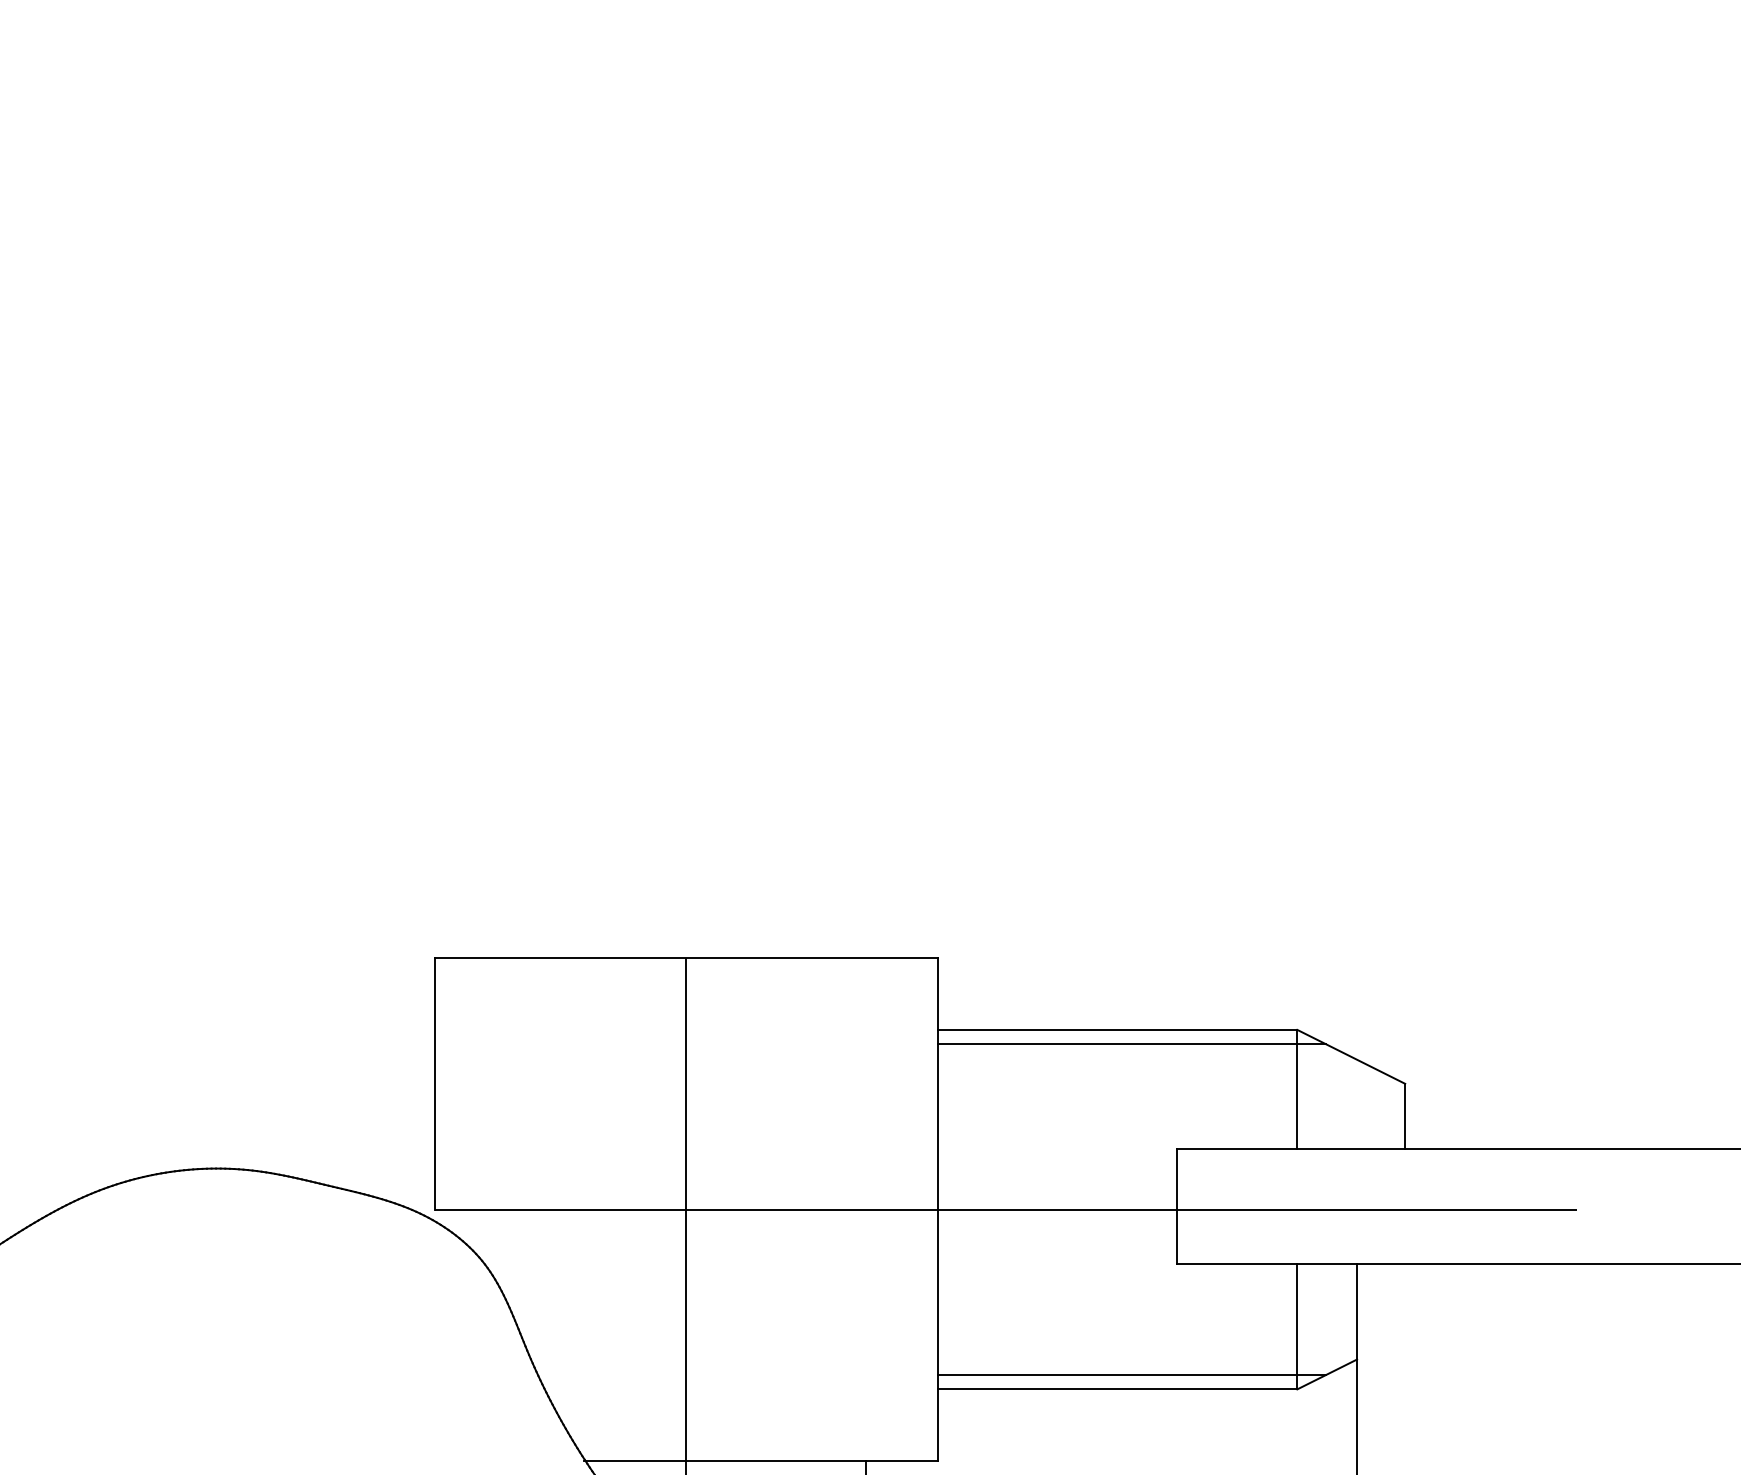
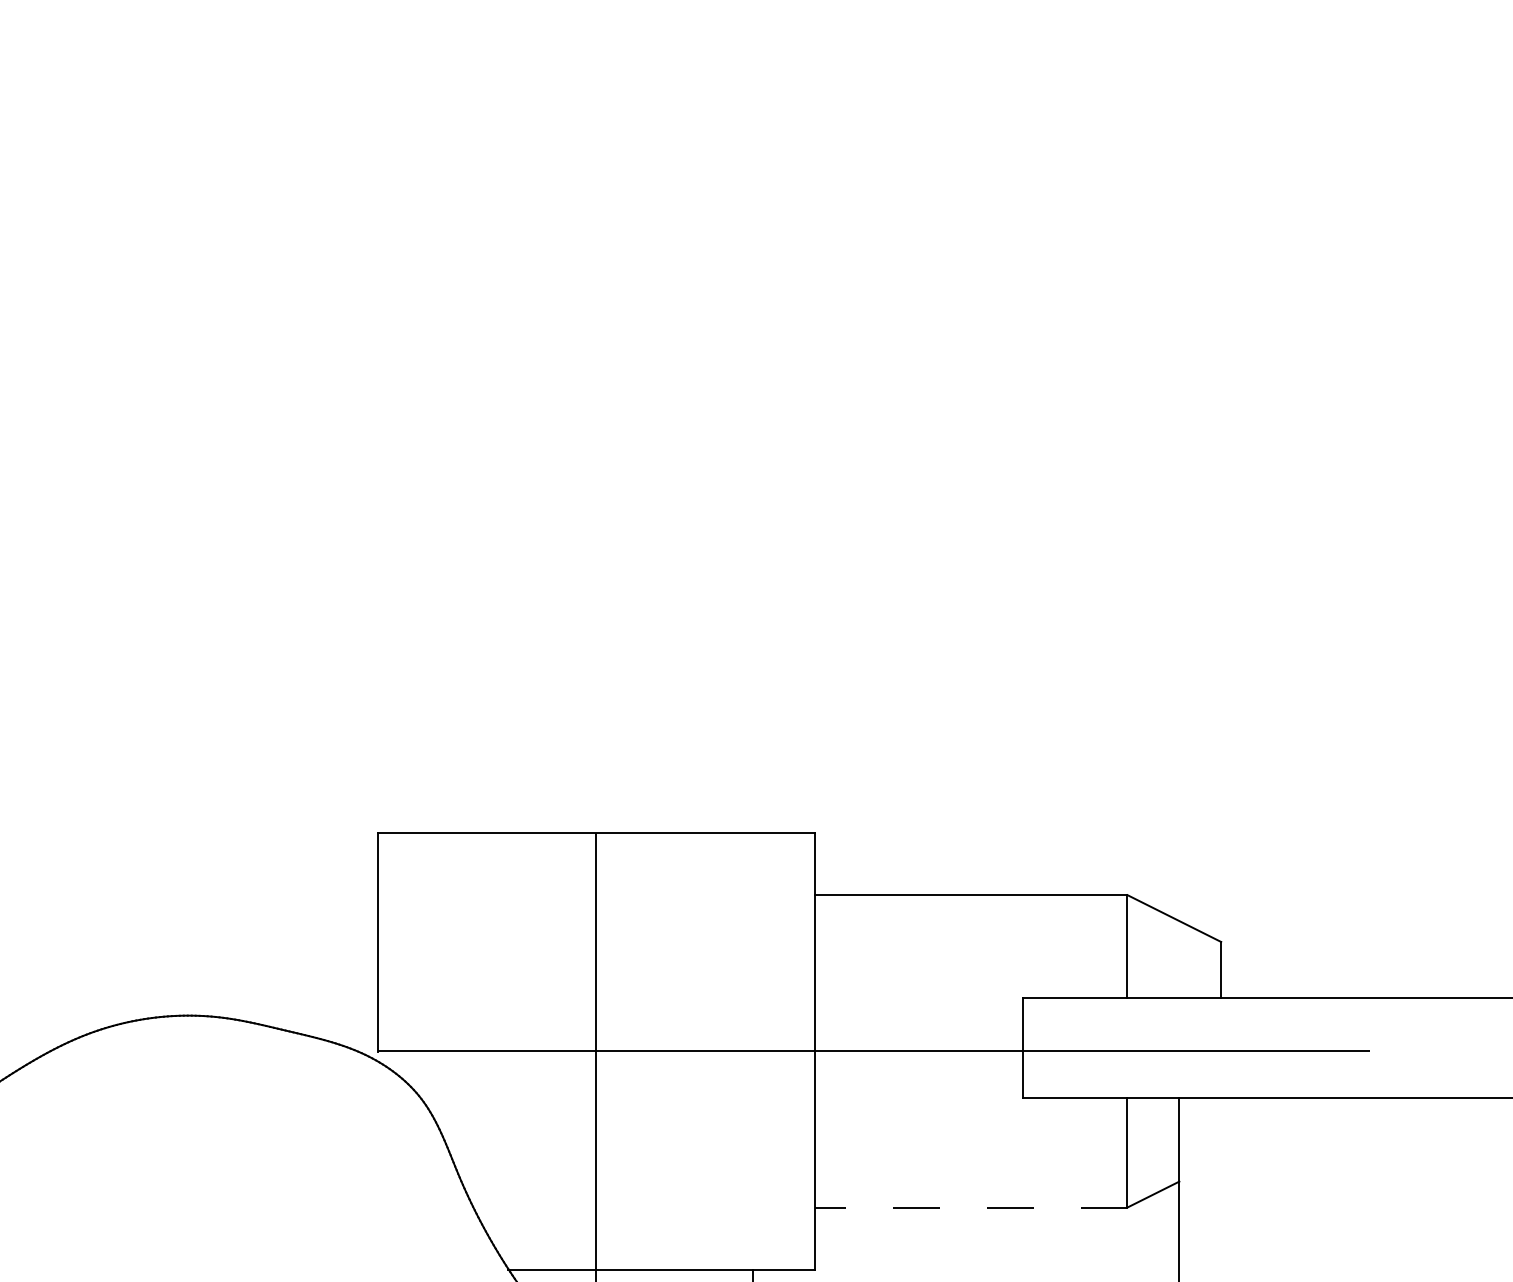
line: (1131, 1044) -> (983, 907), removed
line: (1131, 1375) -> (983, 1195), removed
line: (1117, 1389) -> (971, 1207), solid -> dashed

